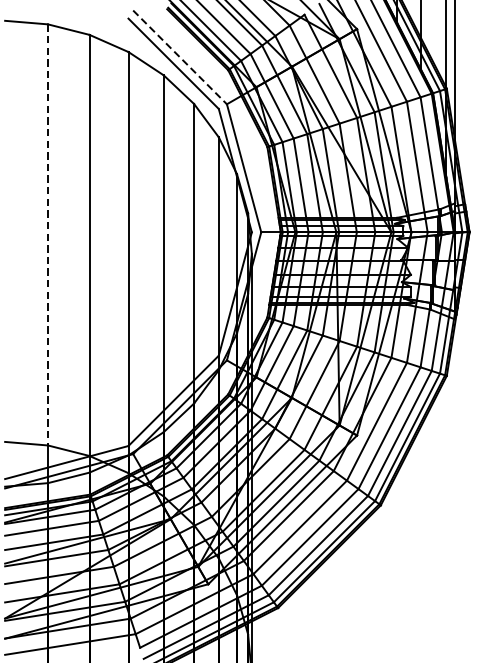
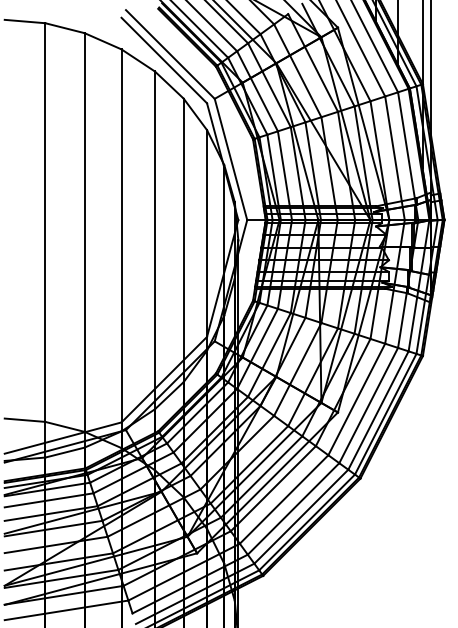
line: (180, 57) -> (170, 54), dashed -> solid
line: (48, 235) -> (45, 223), dashed -> solid

